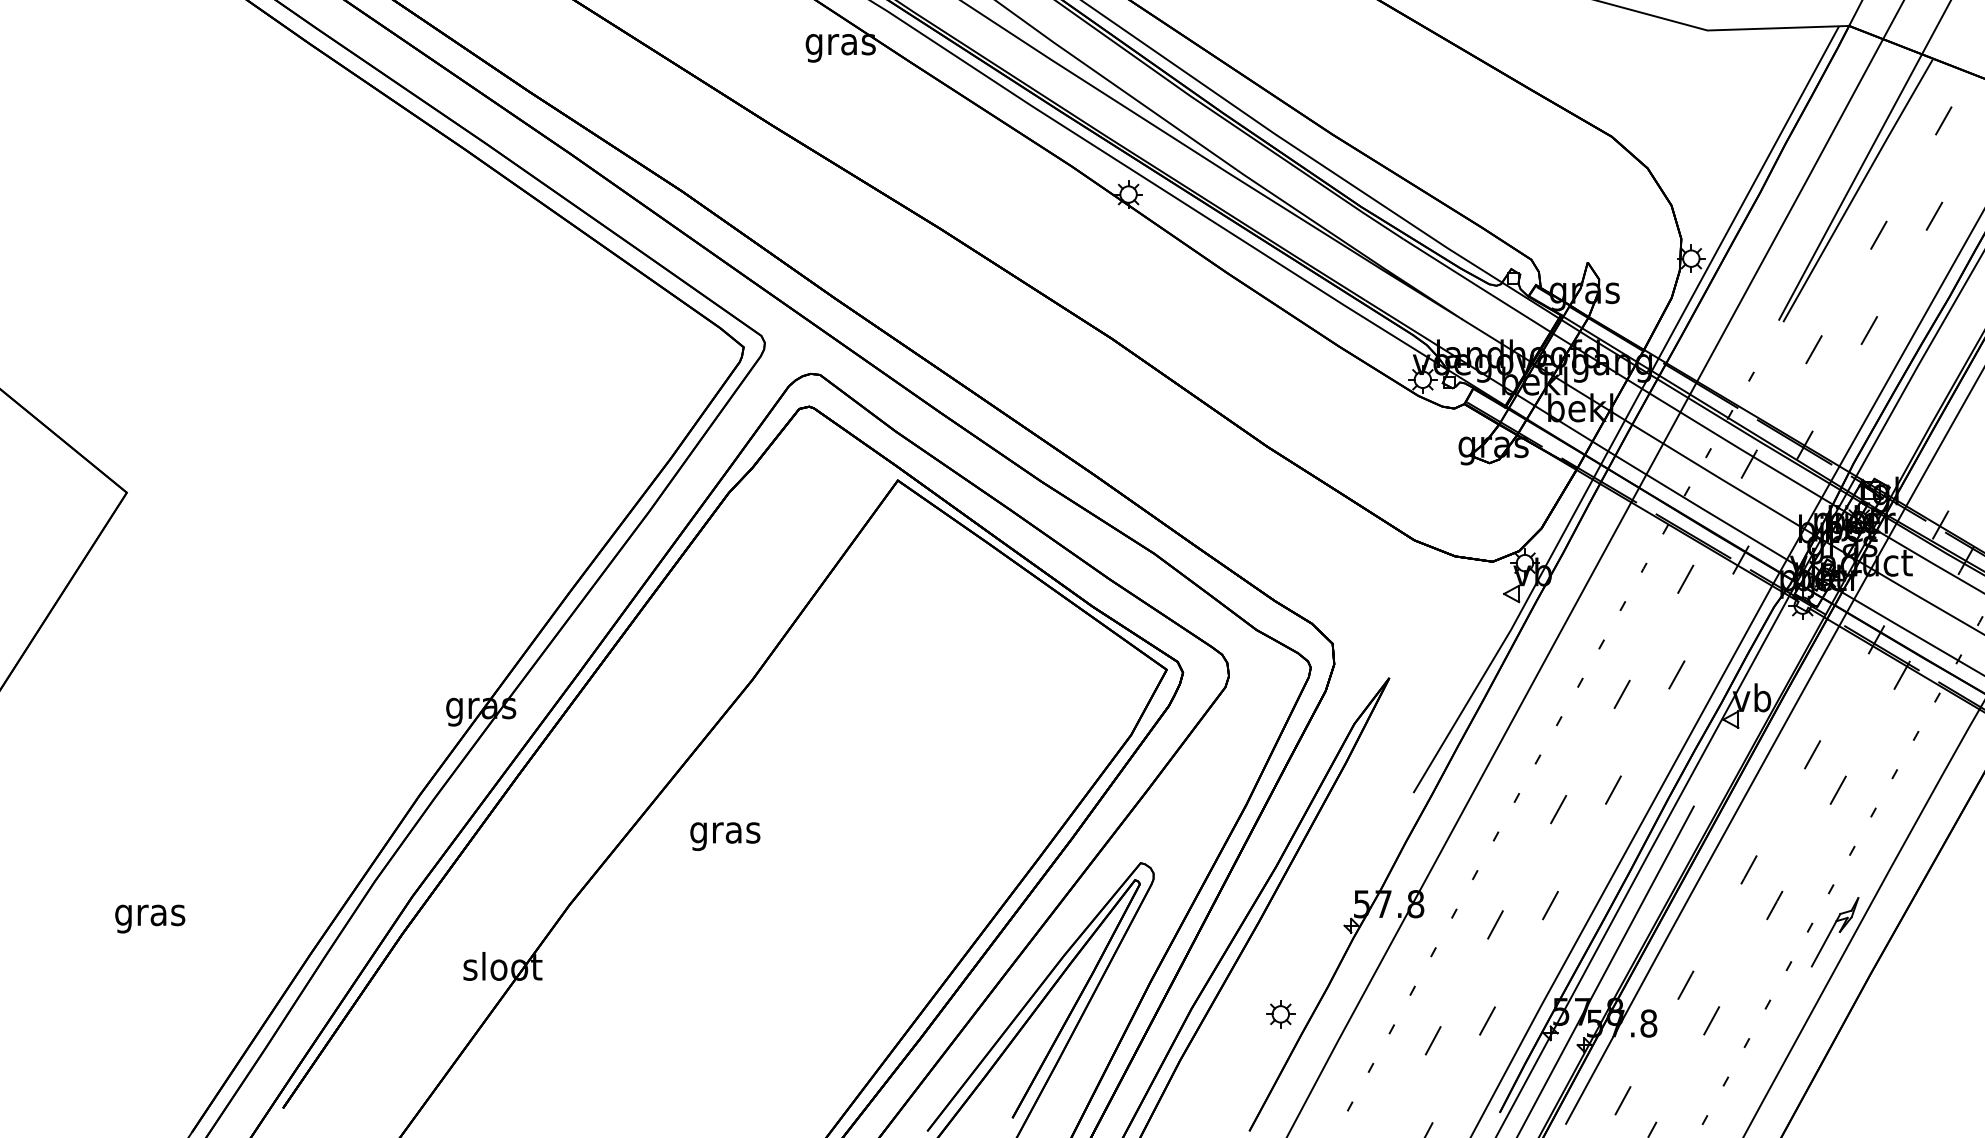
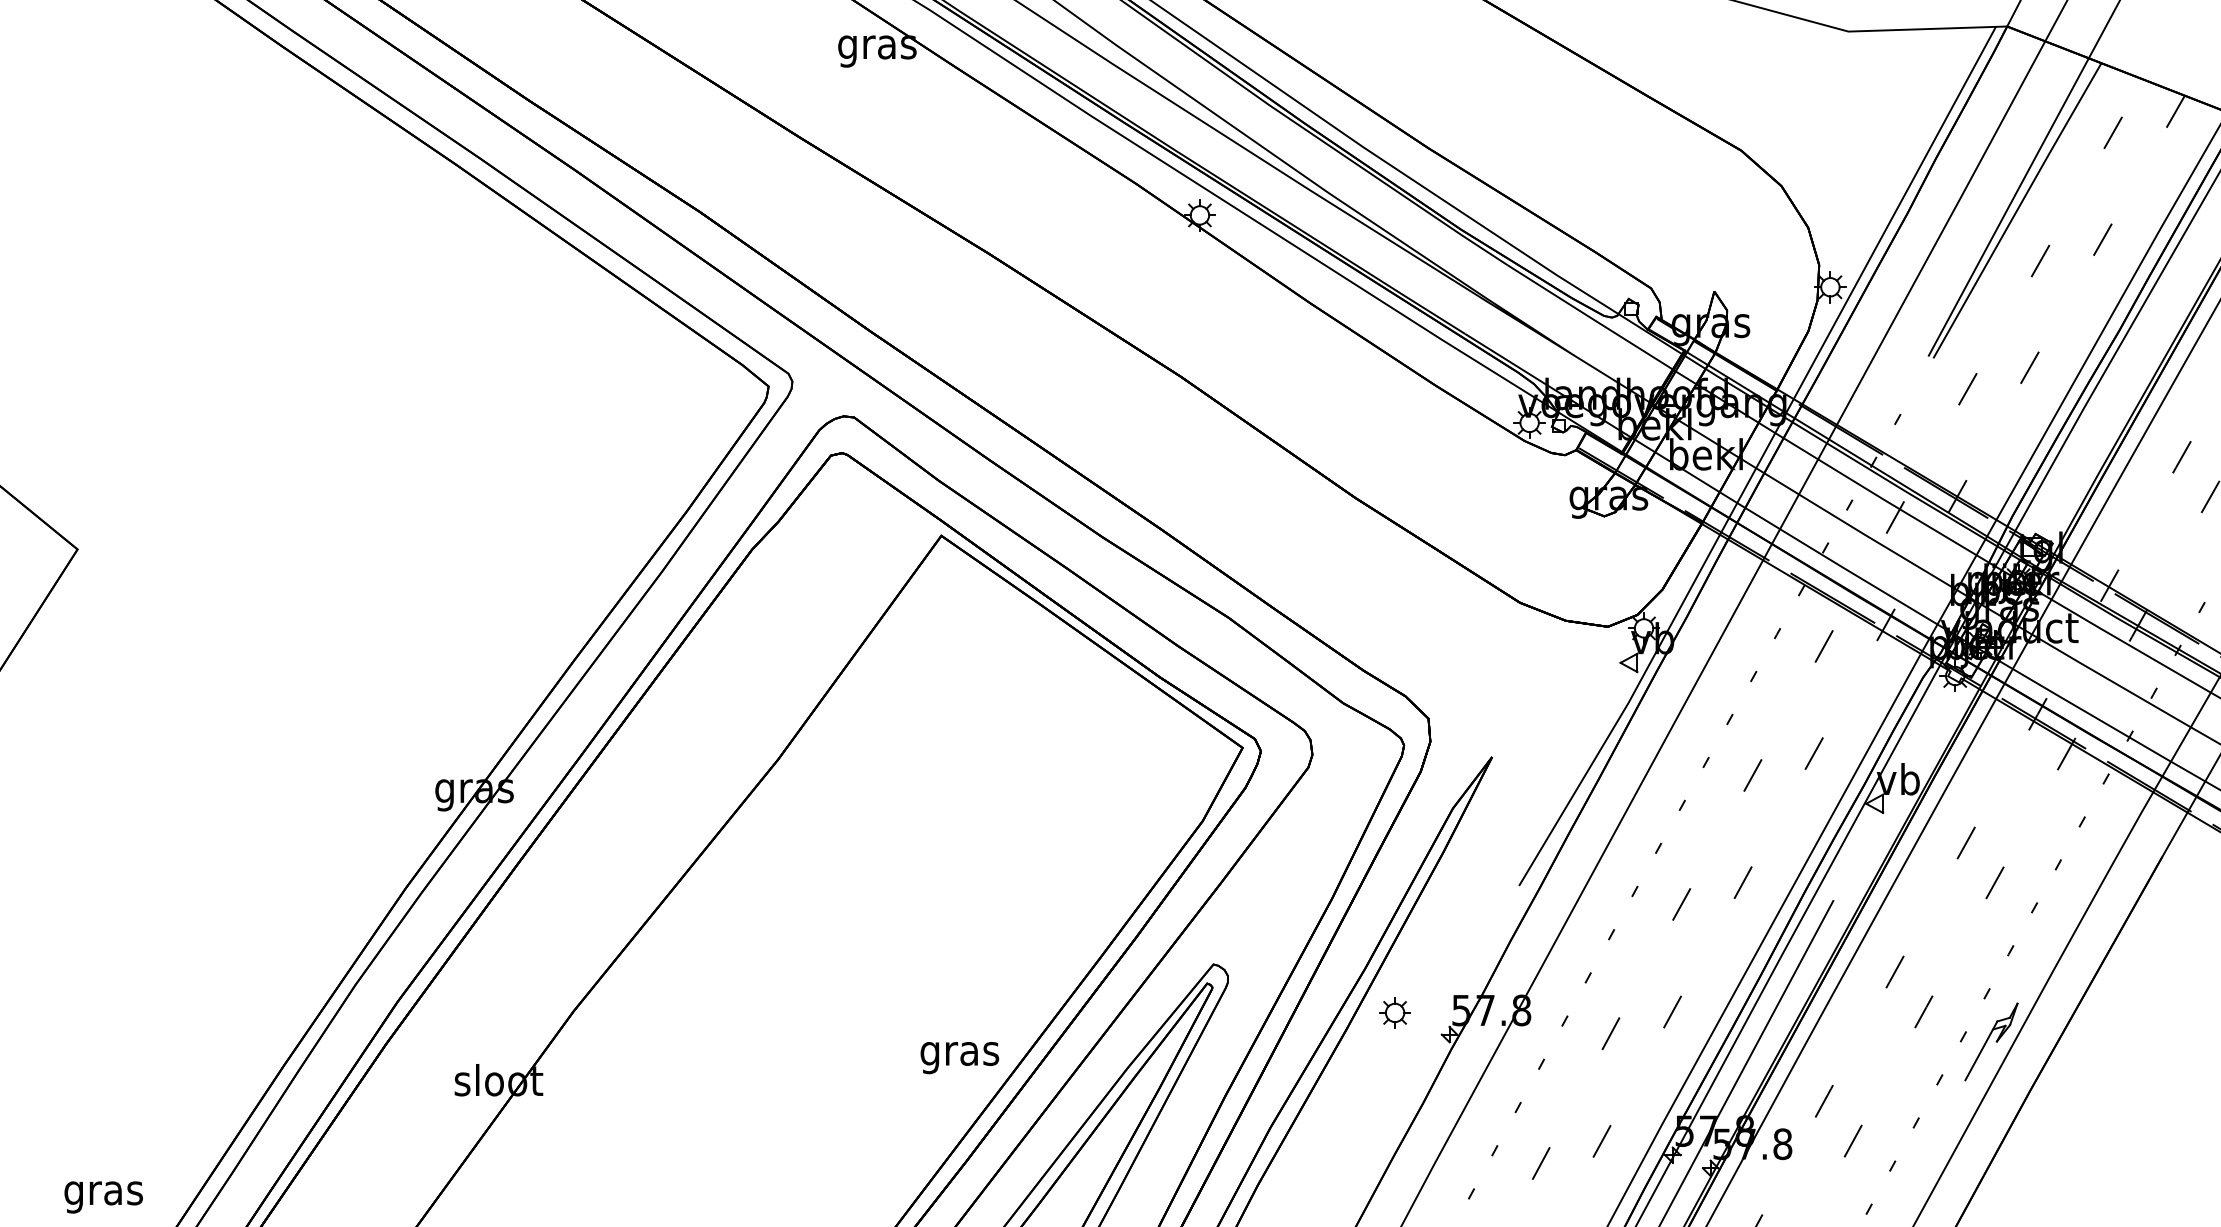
text: (725, 836) -> (960, 1057), moved
text: (150, 918) -> (104, 1196), moved
part: (1280, 1014) -> (1394, 1013), moved

